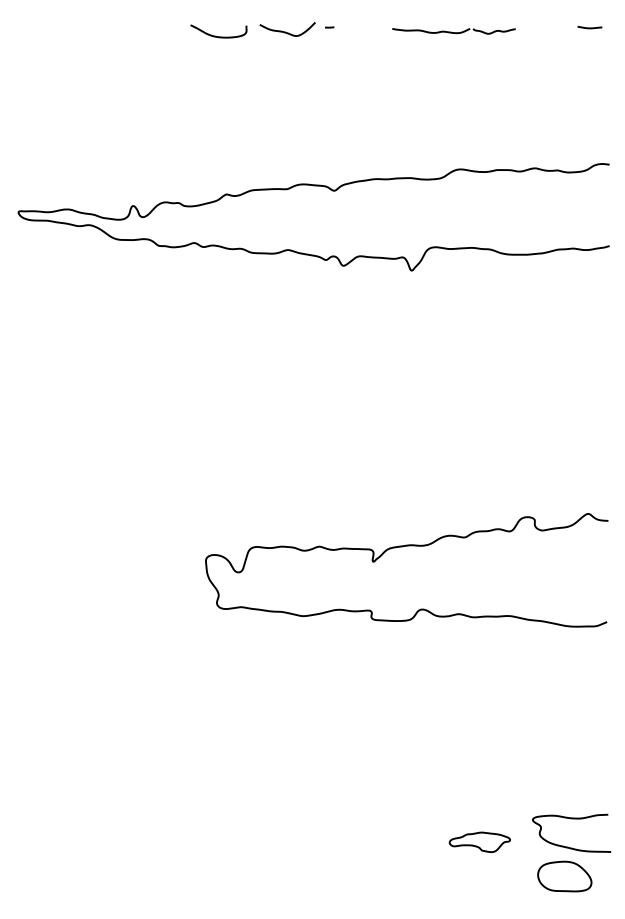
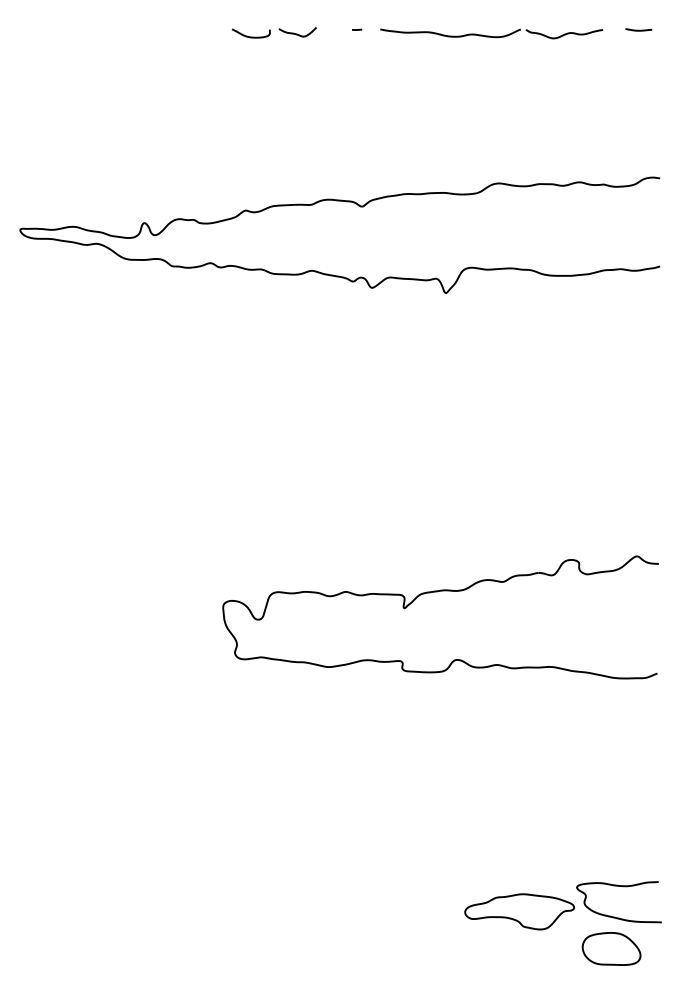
part: (253, 29) -> (274, 32), size x0.62
part: (453, 31) -> (491, 34), size x1.67
part: (479, 842) -> (519, 912), size x1.67

